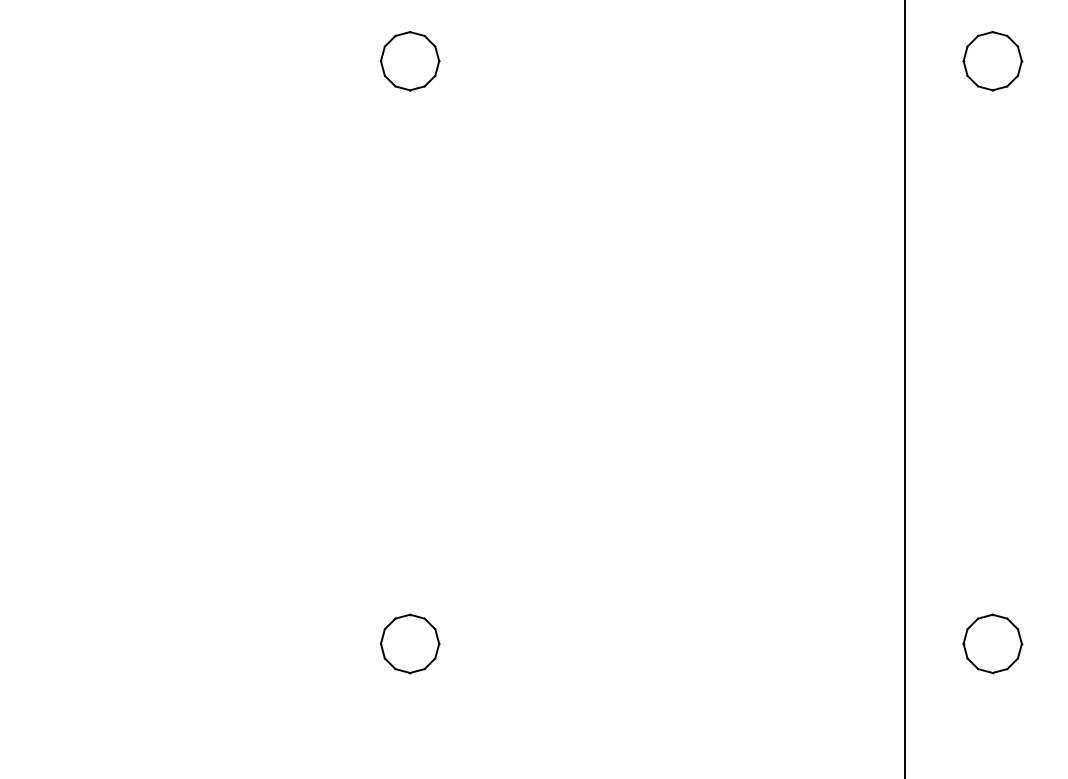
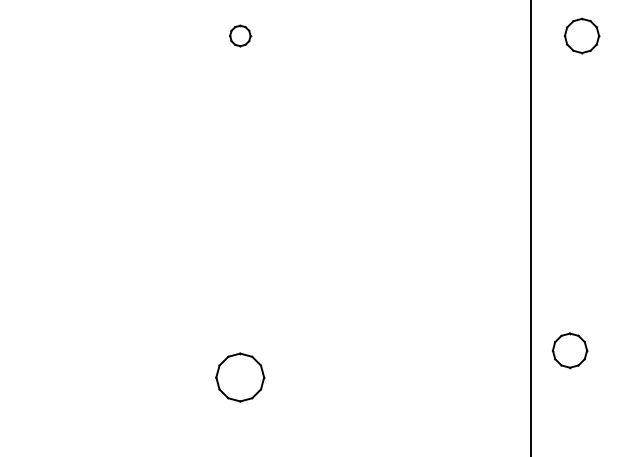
part: (410, 60) -> (240, 35), size x0.6
part: (410, 643) -> (240, 377), size x1.4
part: (991, 643) -> (569, 350), moved

